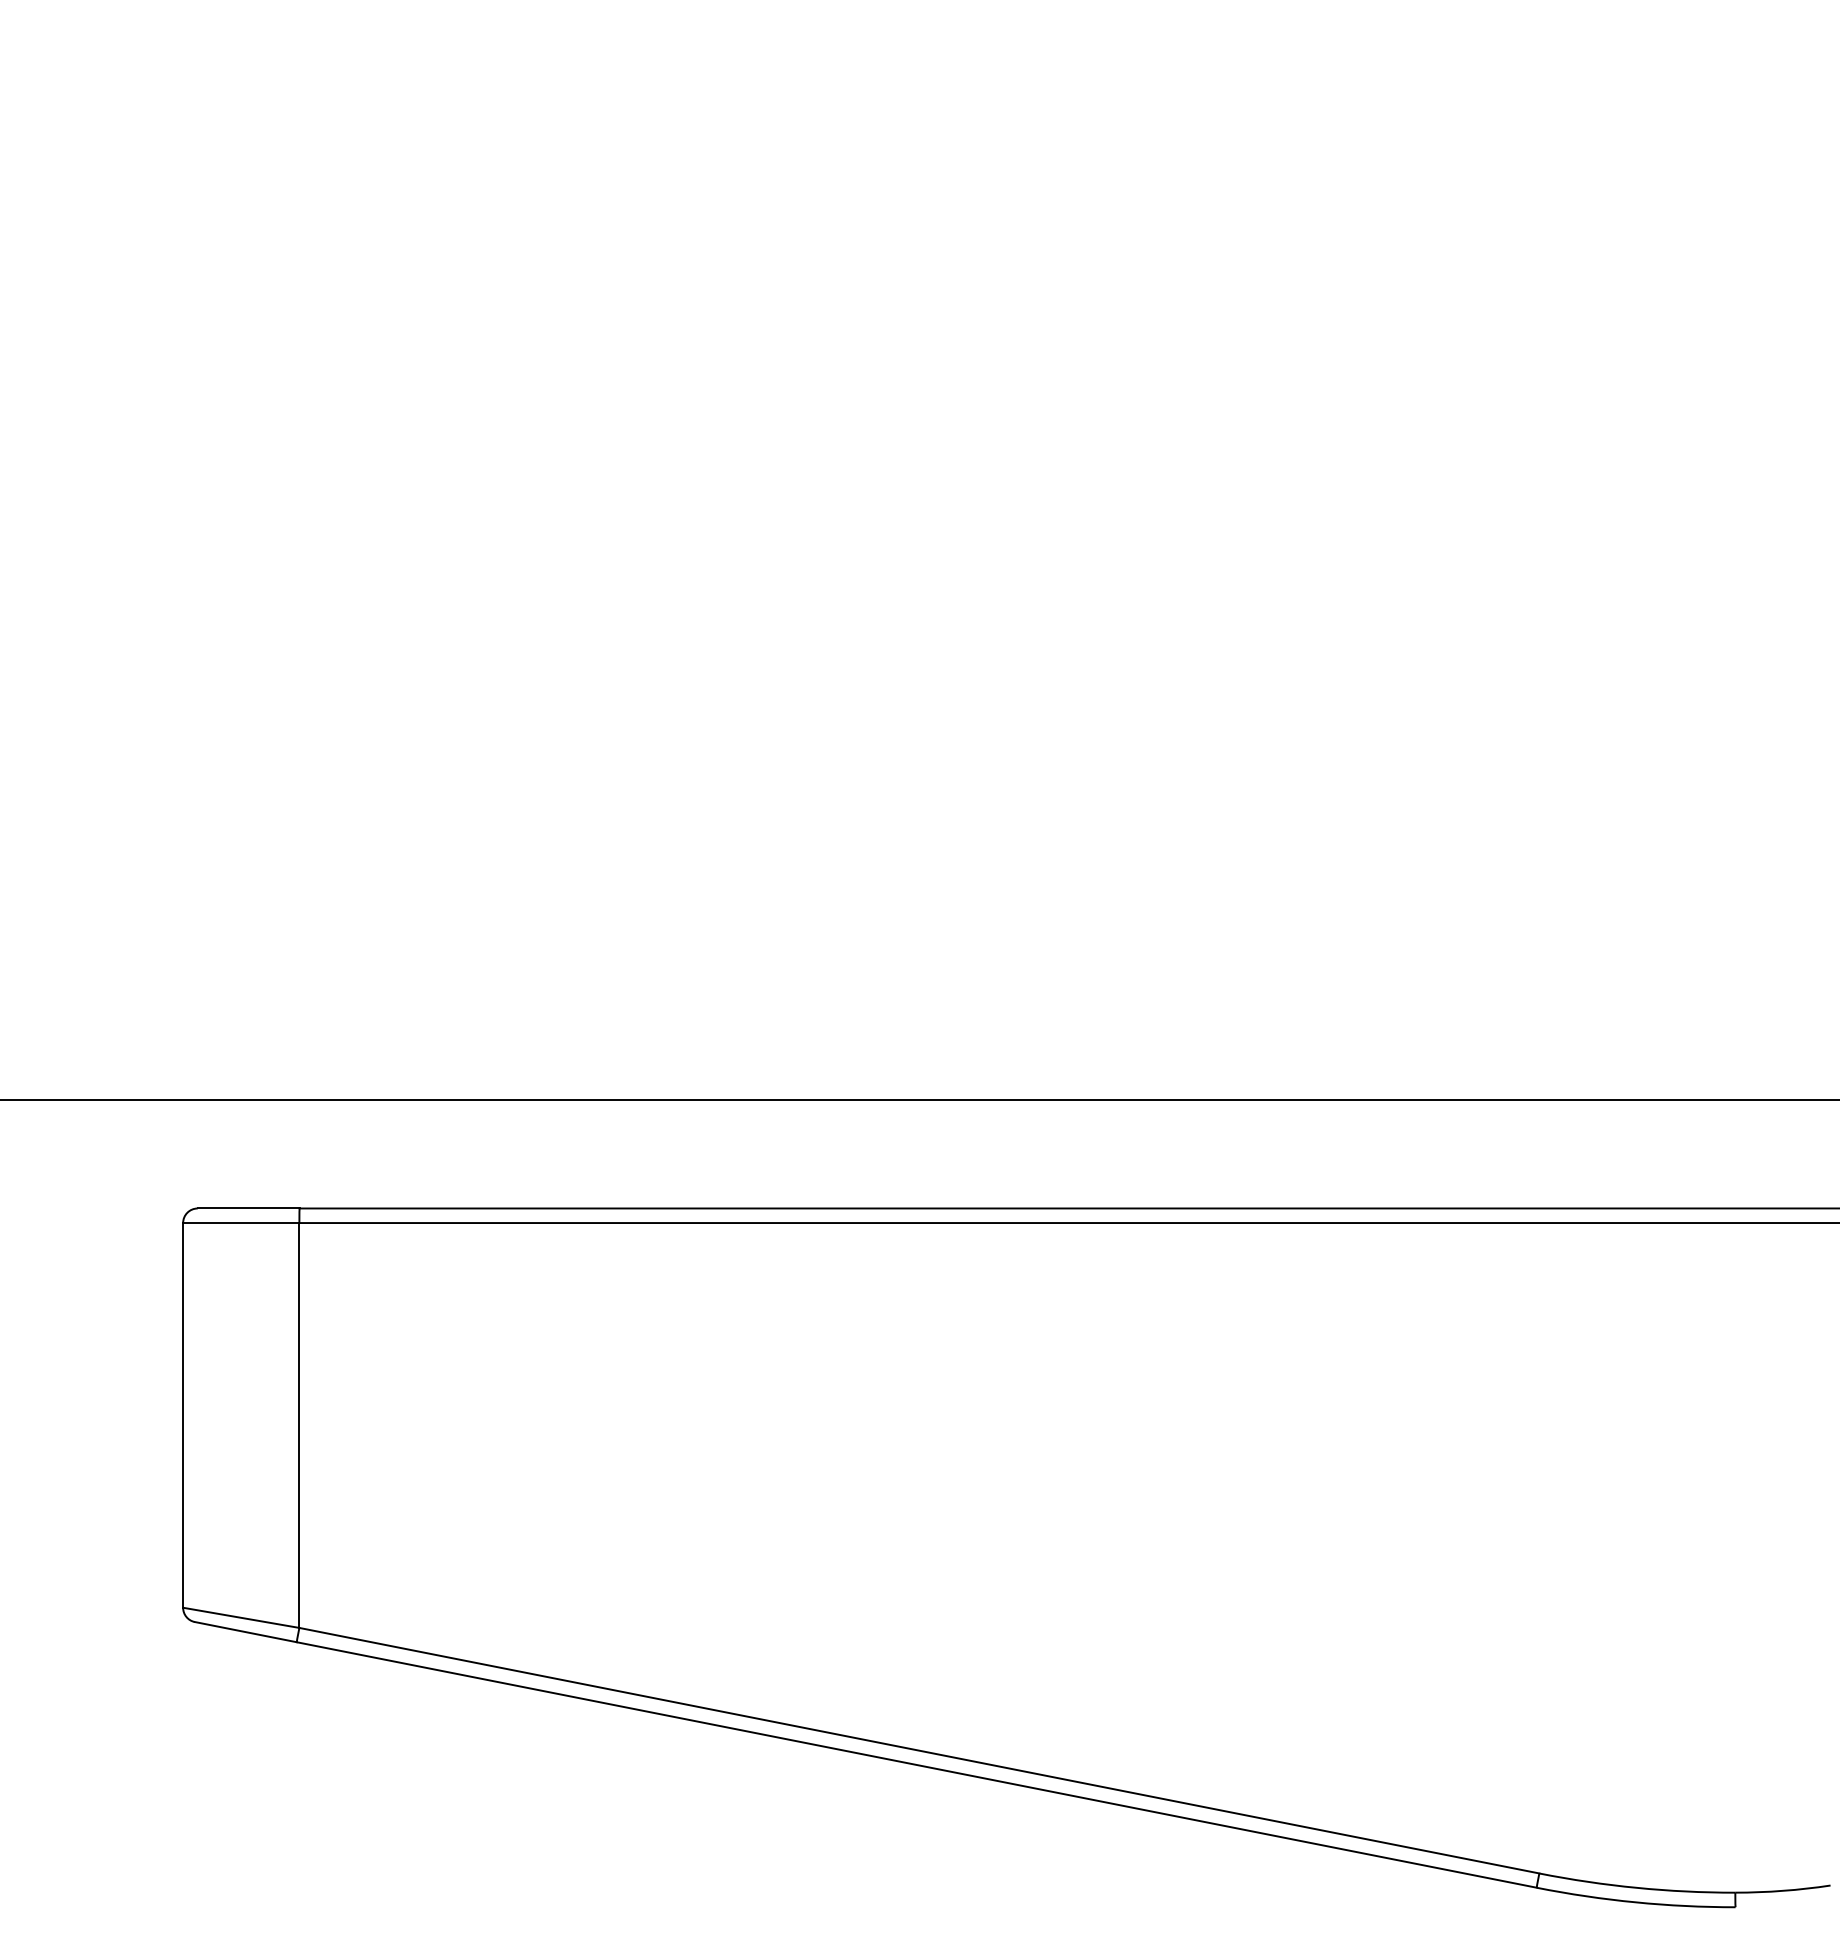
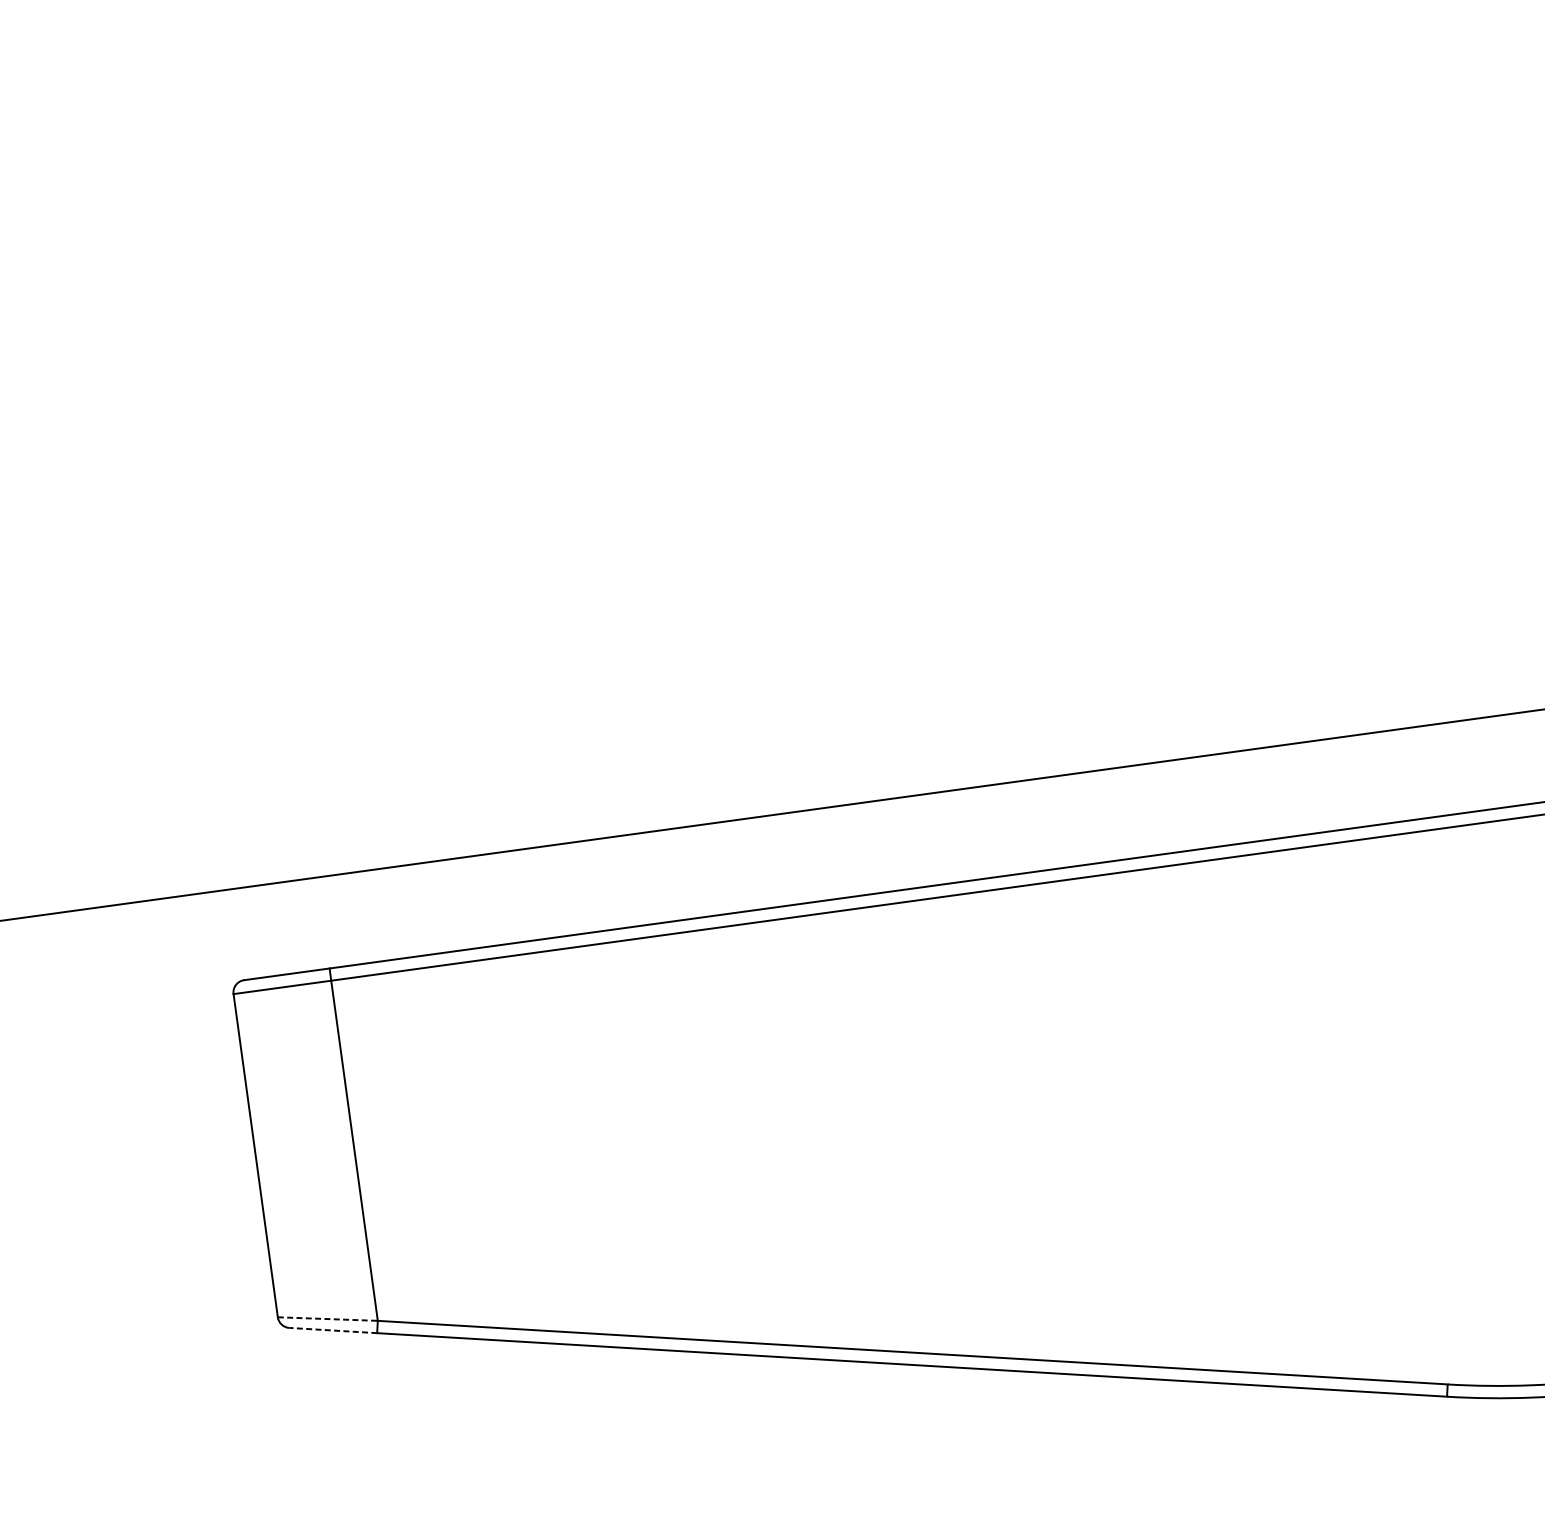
line: (241, 1617) -> (327, 1318), solid -> dashed
line: (245, 1632) -> (333, 1330), solid -> dashed

